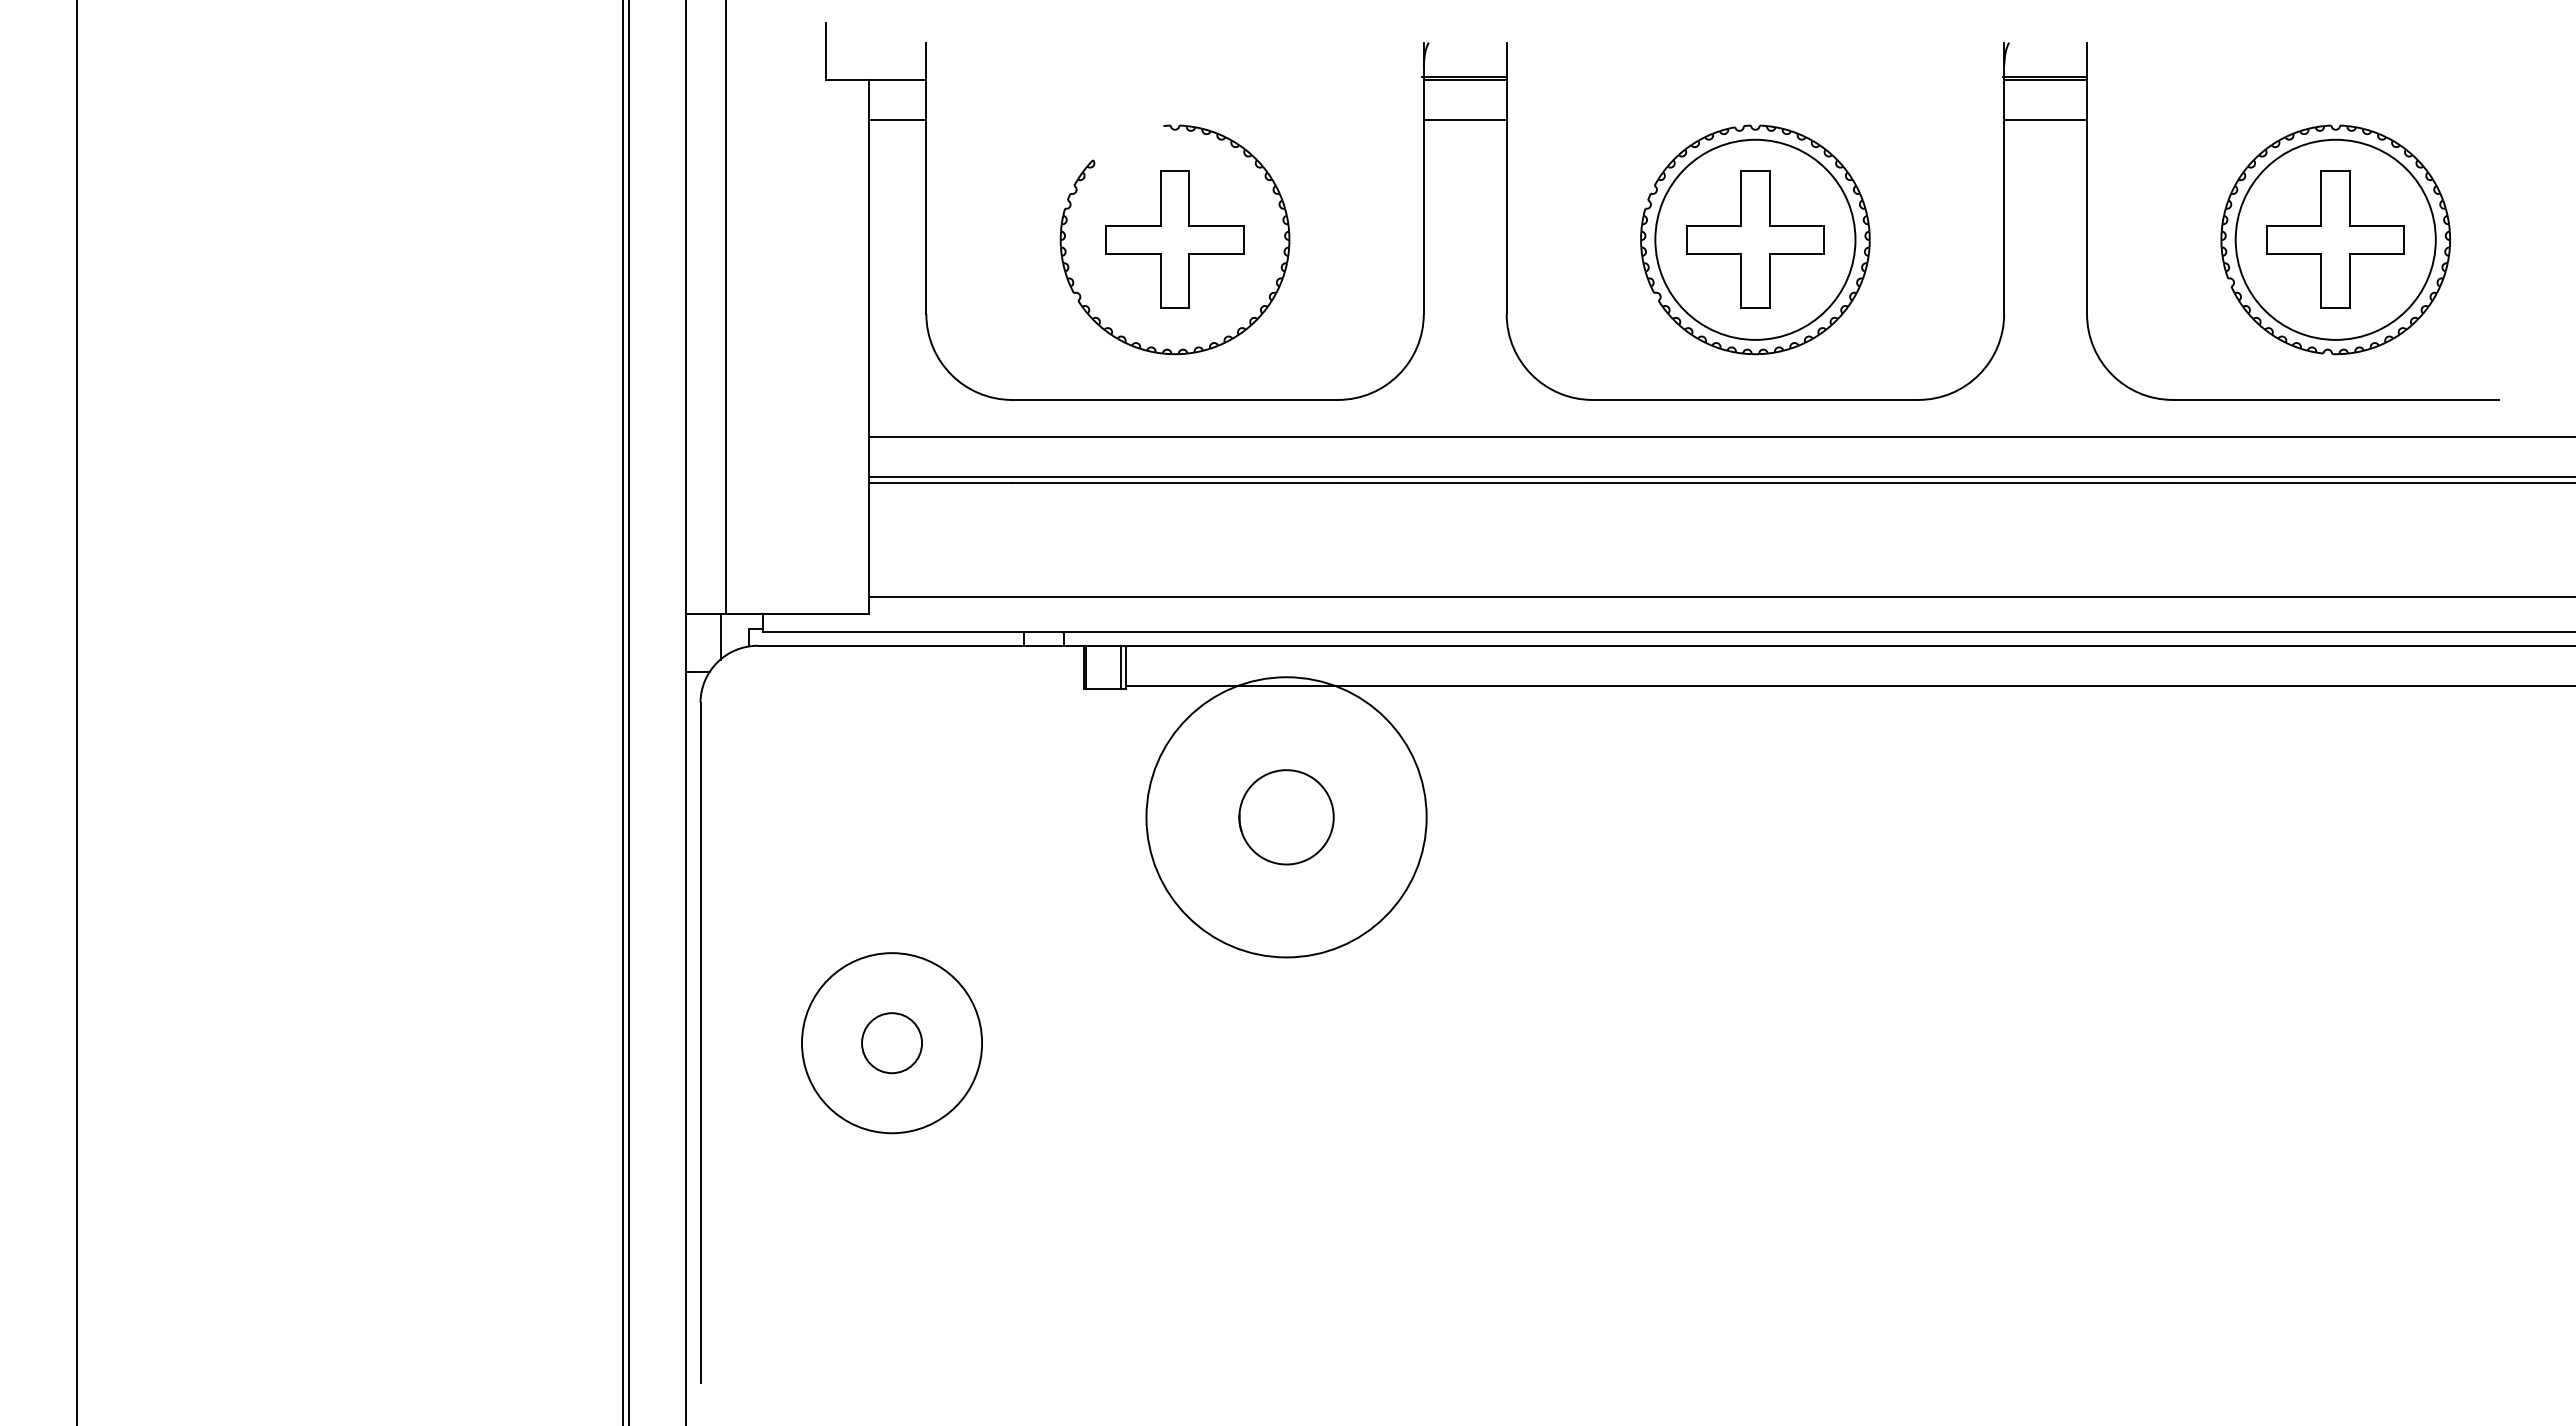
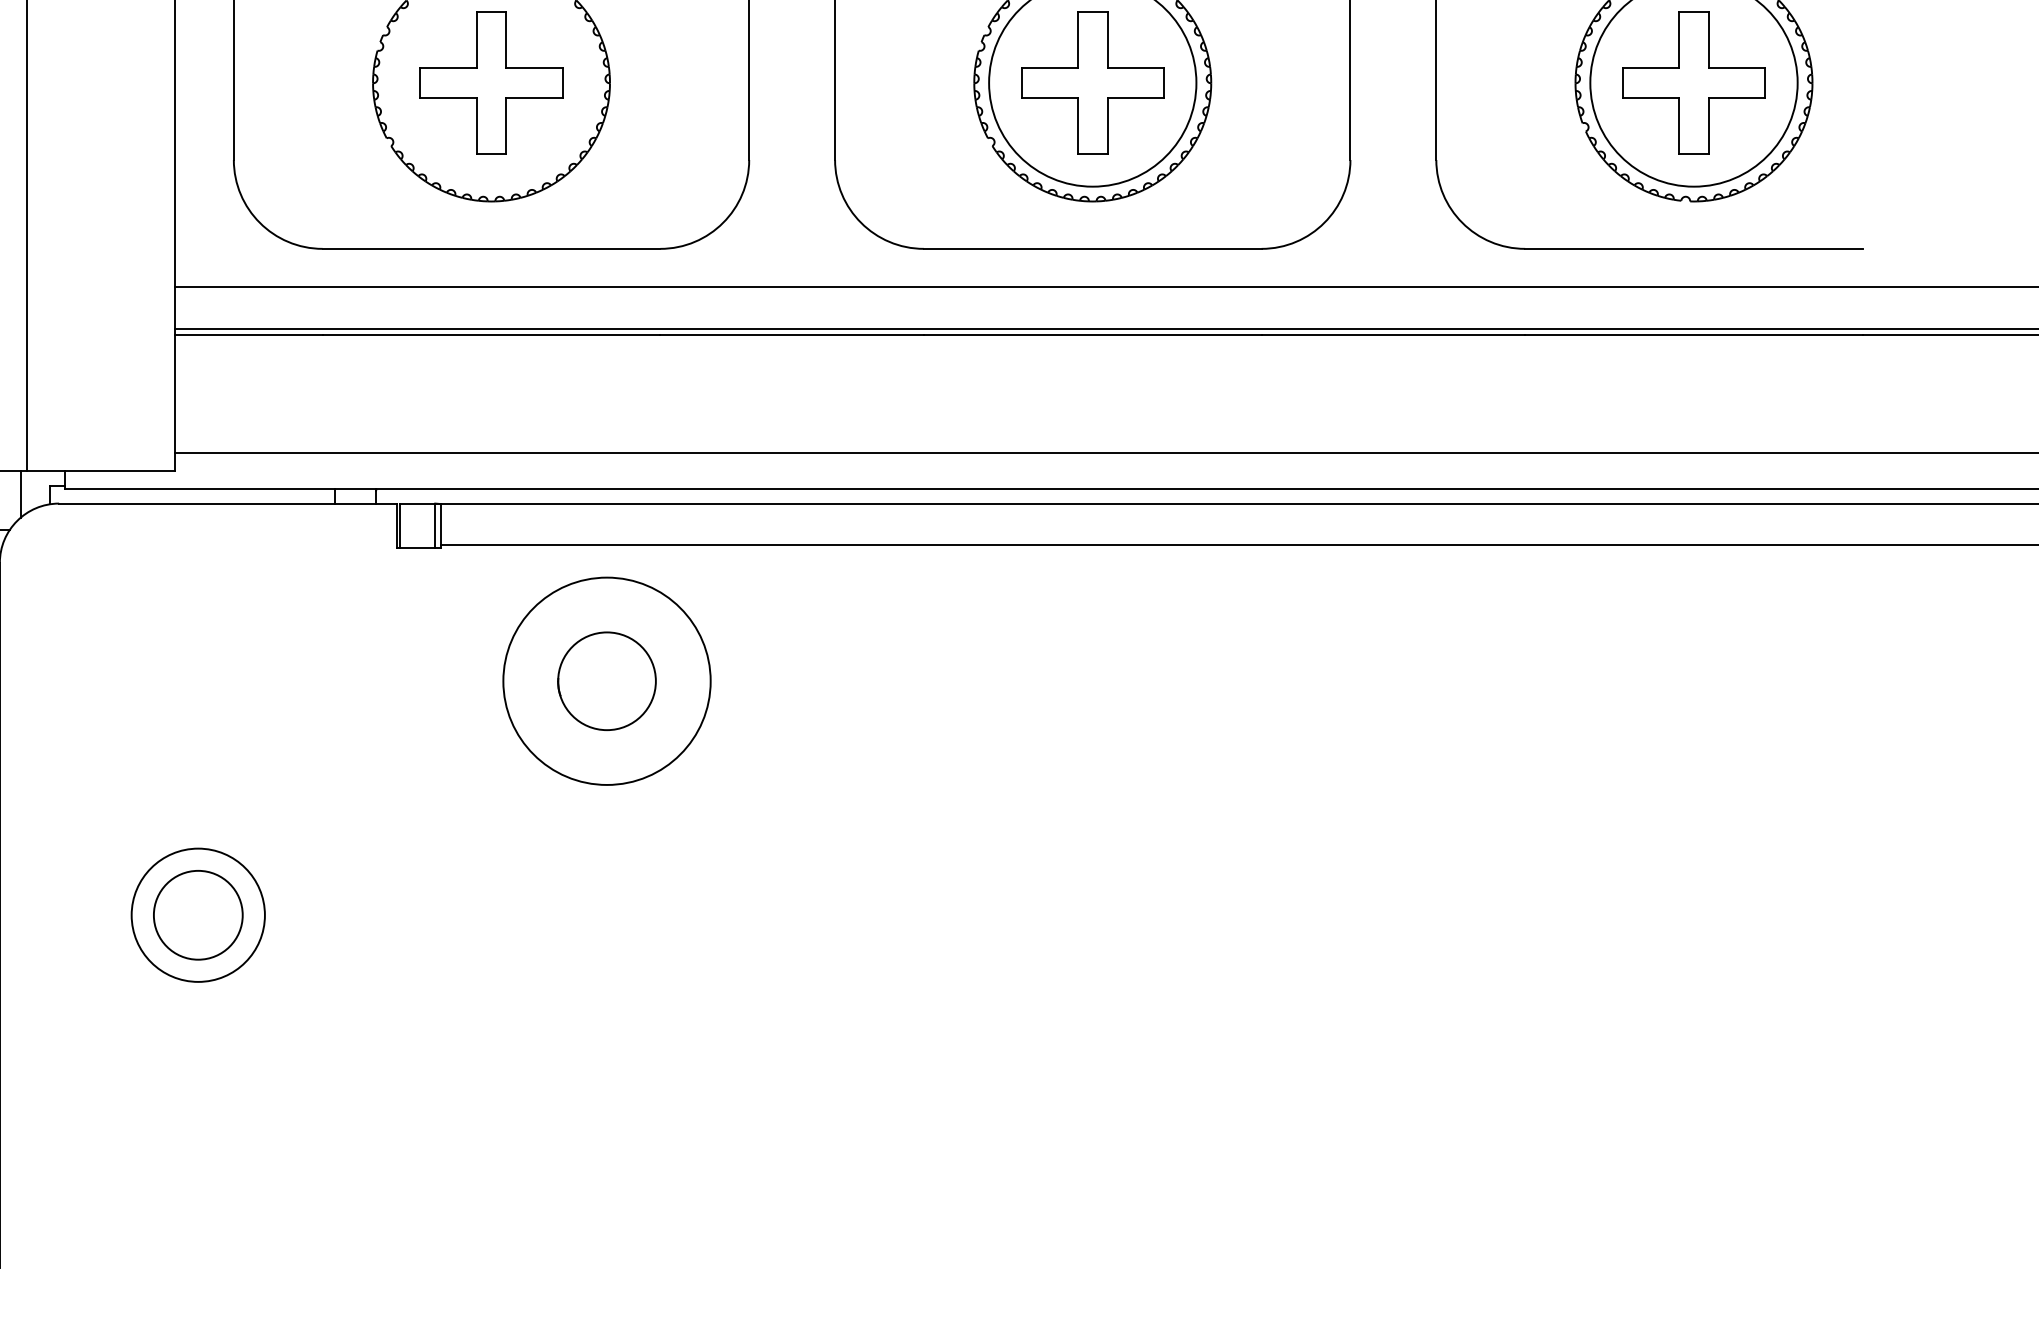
circle: (1286, 817) -> (606, 681), size x0.71
circle: (891, 1042) -> (197, 914), size x0.71
circle: (891, 1043) -> (197, 915), size x1.43

